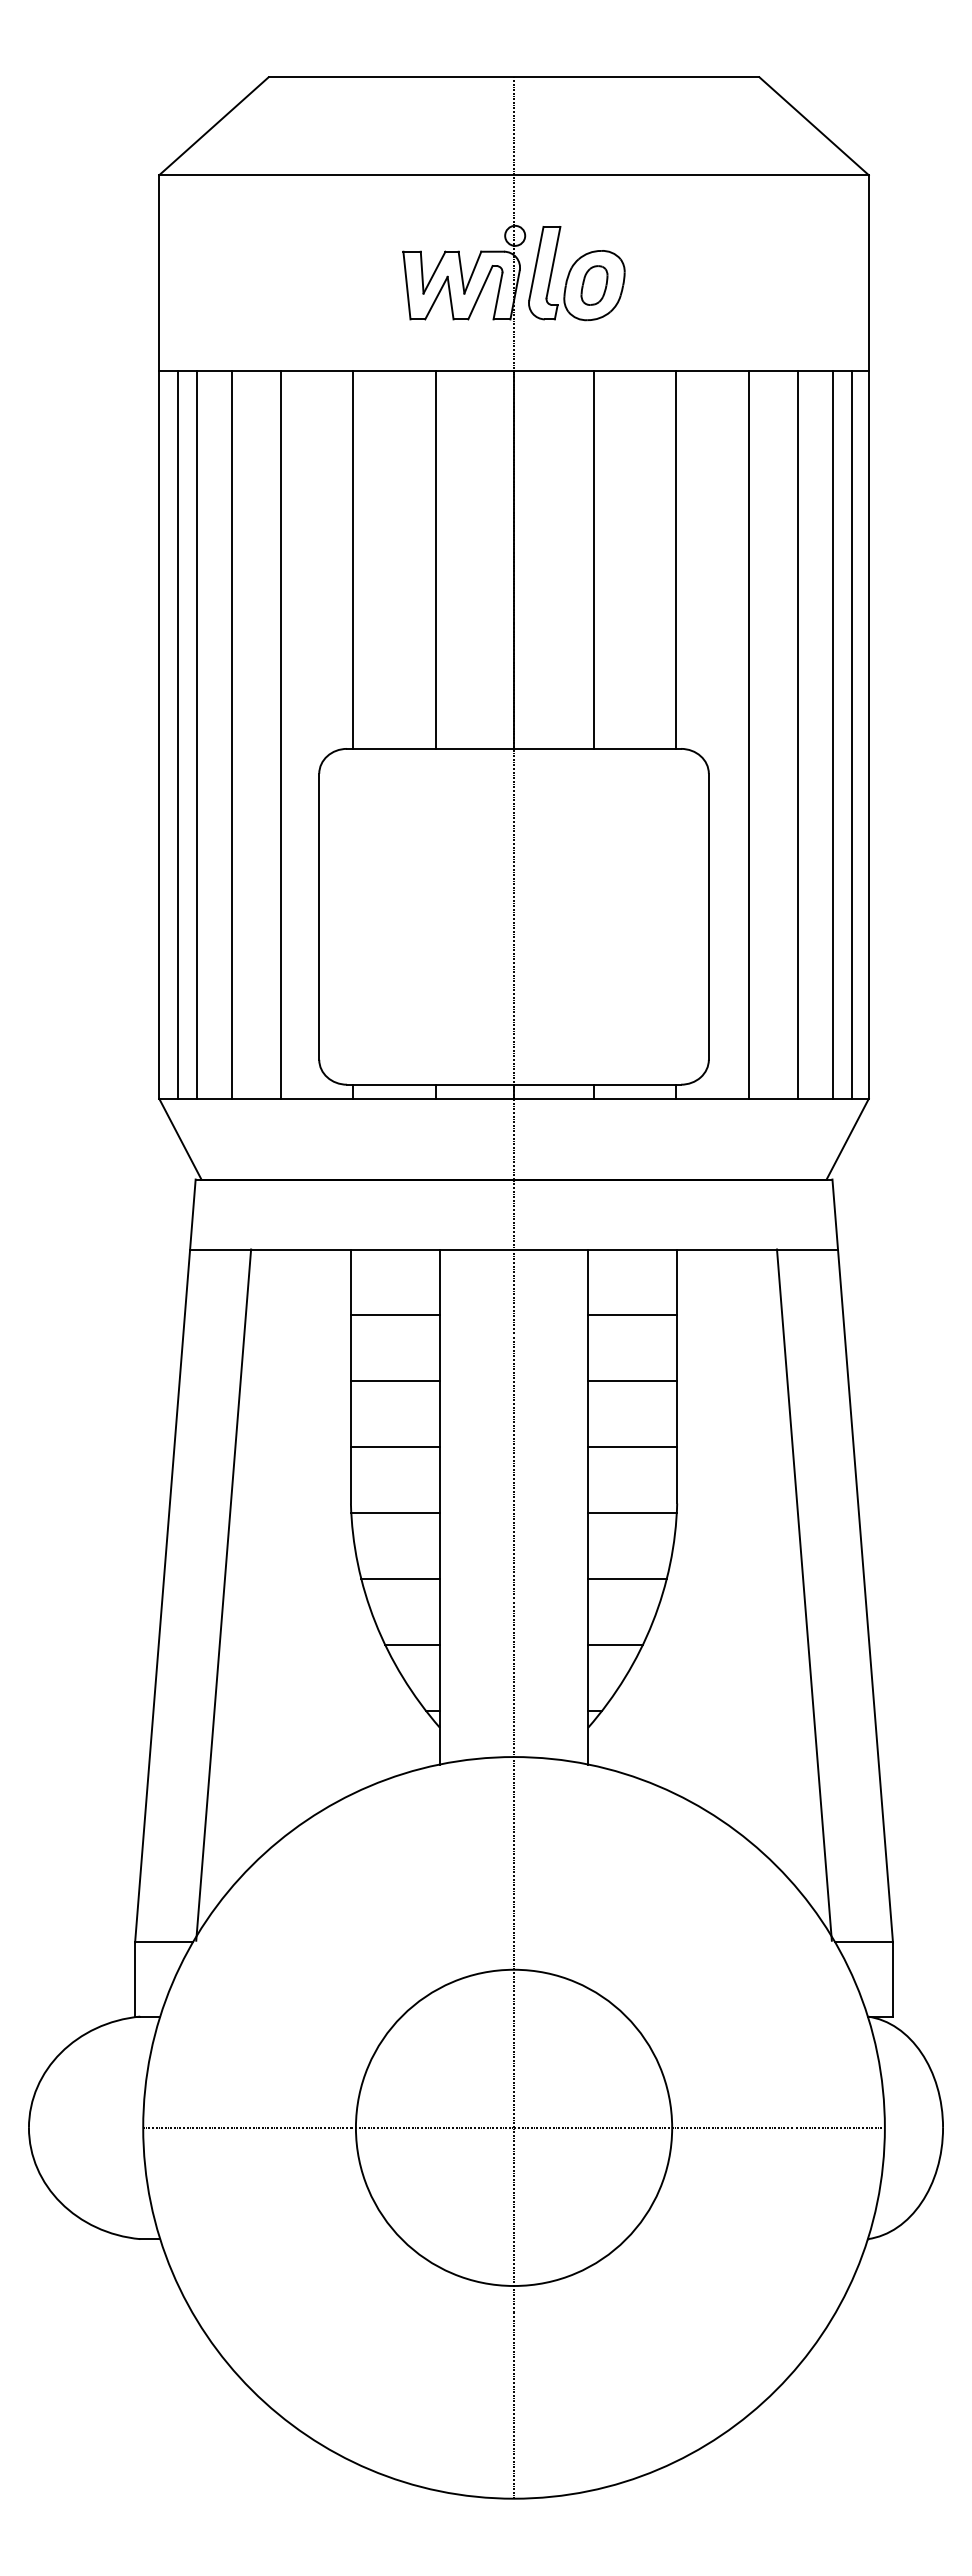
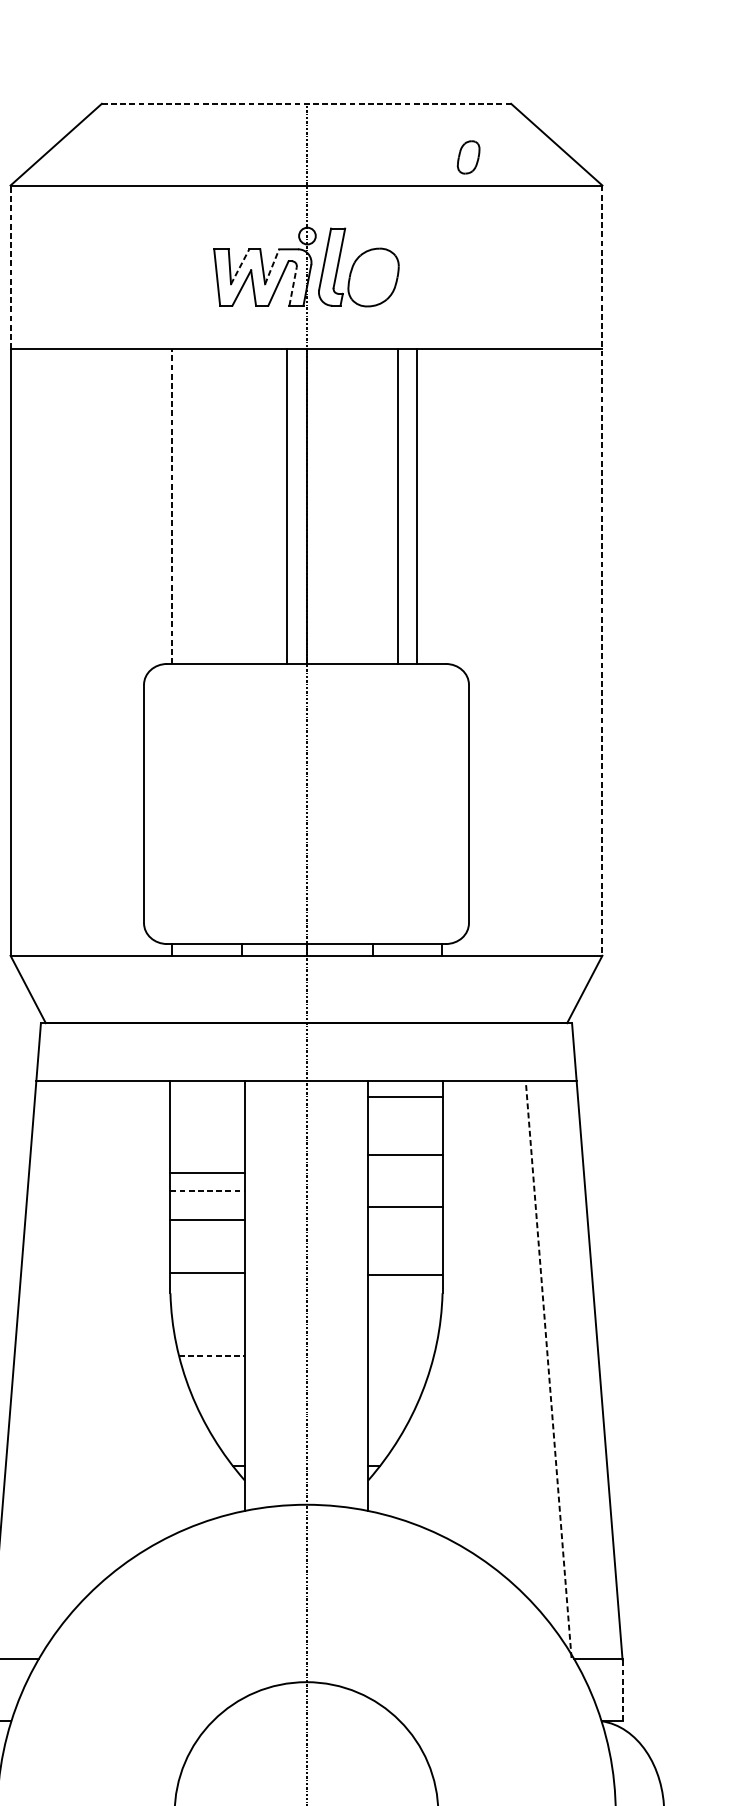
line: (514, 77) -> (306, 104), solid -> dashed
line: (434, 272) -> (240, 266), solid -> dashed
line: (472, 272) -> (271, 266), solid -> dashed
line: (159, 273) -> (10, 267), solid -> dashed
part: (594, 285) -> (468, 157), moved
line: (498, 296) -> (293, 286), solid -> dashed
line: (353, 559) -> (172, 506), solid -> dashed
line: (436, 559) -> (286, 506), moved
line: (593, 559) -> (416, 506), moved
line: (676, 559) -> (397, 506), moved
line: (868, 636) -> (602, 570), solid -> dashed
line: (177, 734) -> (25, 651), removed
line: (196, 734) -> (41, 651), removed
line: (232, 734) -> (71, 651), removed
line: (280, 734) -> (111, 651), removed
line: (748, 734) -> (502, 651), removed
line: (797, 734) -> (542, 651), removed
line: (833, 734) -> (572, 651), removed
line: (851, 734) -> (587, 651), removed
line: (394, 1315) -> (206, 1173), moved
line: (632, 1315) -> (405, 1097), moved
line: (395, 1381) -> (207, 1191), solid -> dashed
line: (632, 1381) -> (405, 1154), moved
line: (394, 1447) -> (206, 1220), moved
line: (632, 1447) -> (405, 1207), moved
line: (395, 1513) -> (207, 1273), moved
line: (632, 1513) -> (405, 1275), moved
line: (401, 1579) -> (212, 1356), solid -> dashed
line: (627, 1579) -> (401, 1356), removed
line: (223, 1594) -> (64, 1369), removed
line: (804, 1595) -> (548, 1370), solid -> dashed
line: (412, 1644) -> (221, 1410), removed
line: (615, 1644) -> (391, 1410), removed
line: (892, 1979) -> (622, 1690), solid -> dashed

